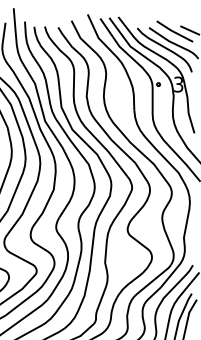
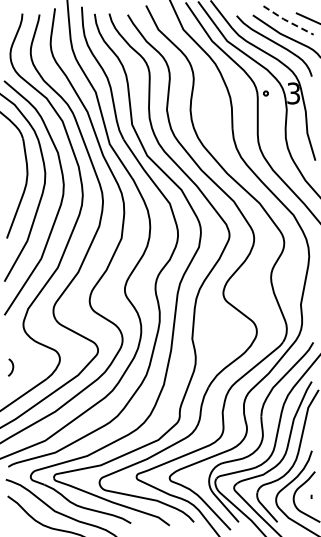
line: (174, 32) -> (287, 21), solid -> dashed

